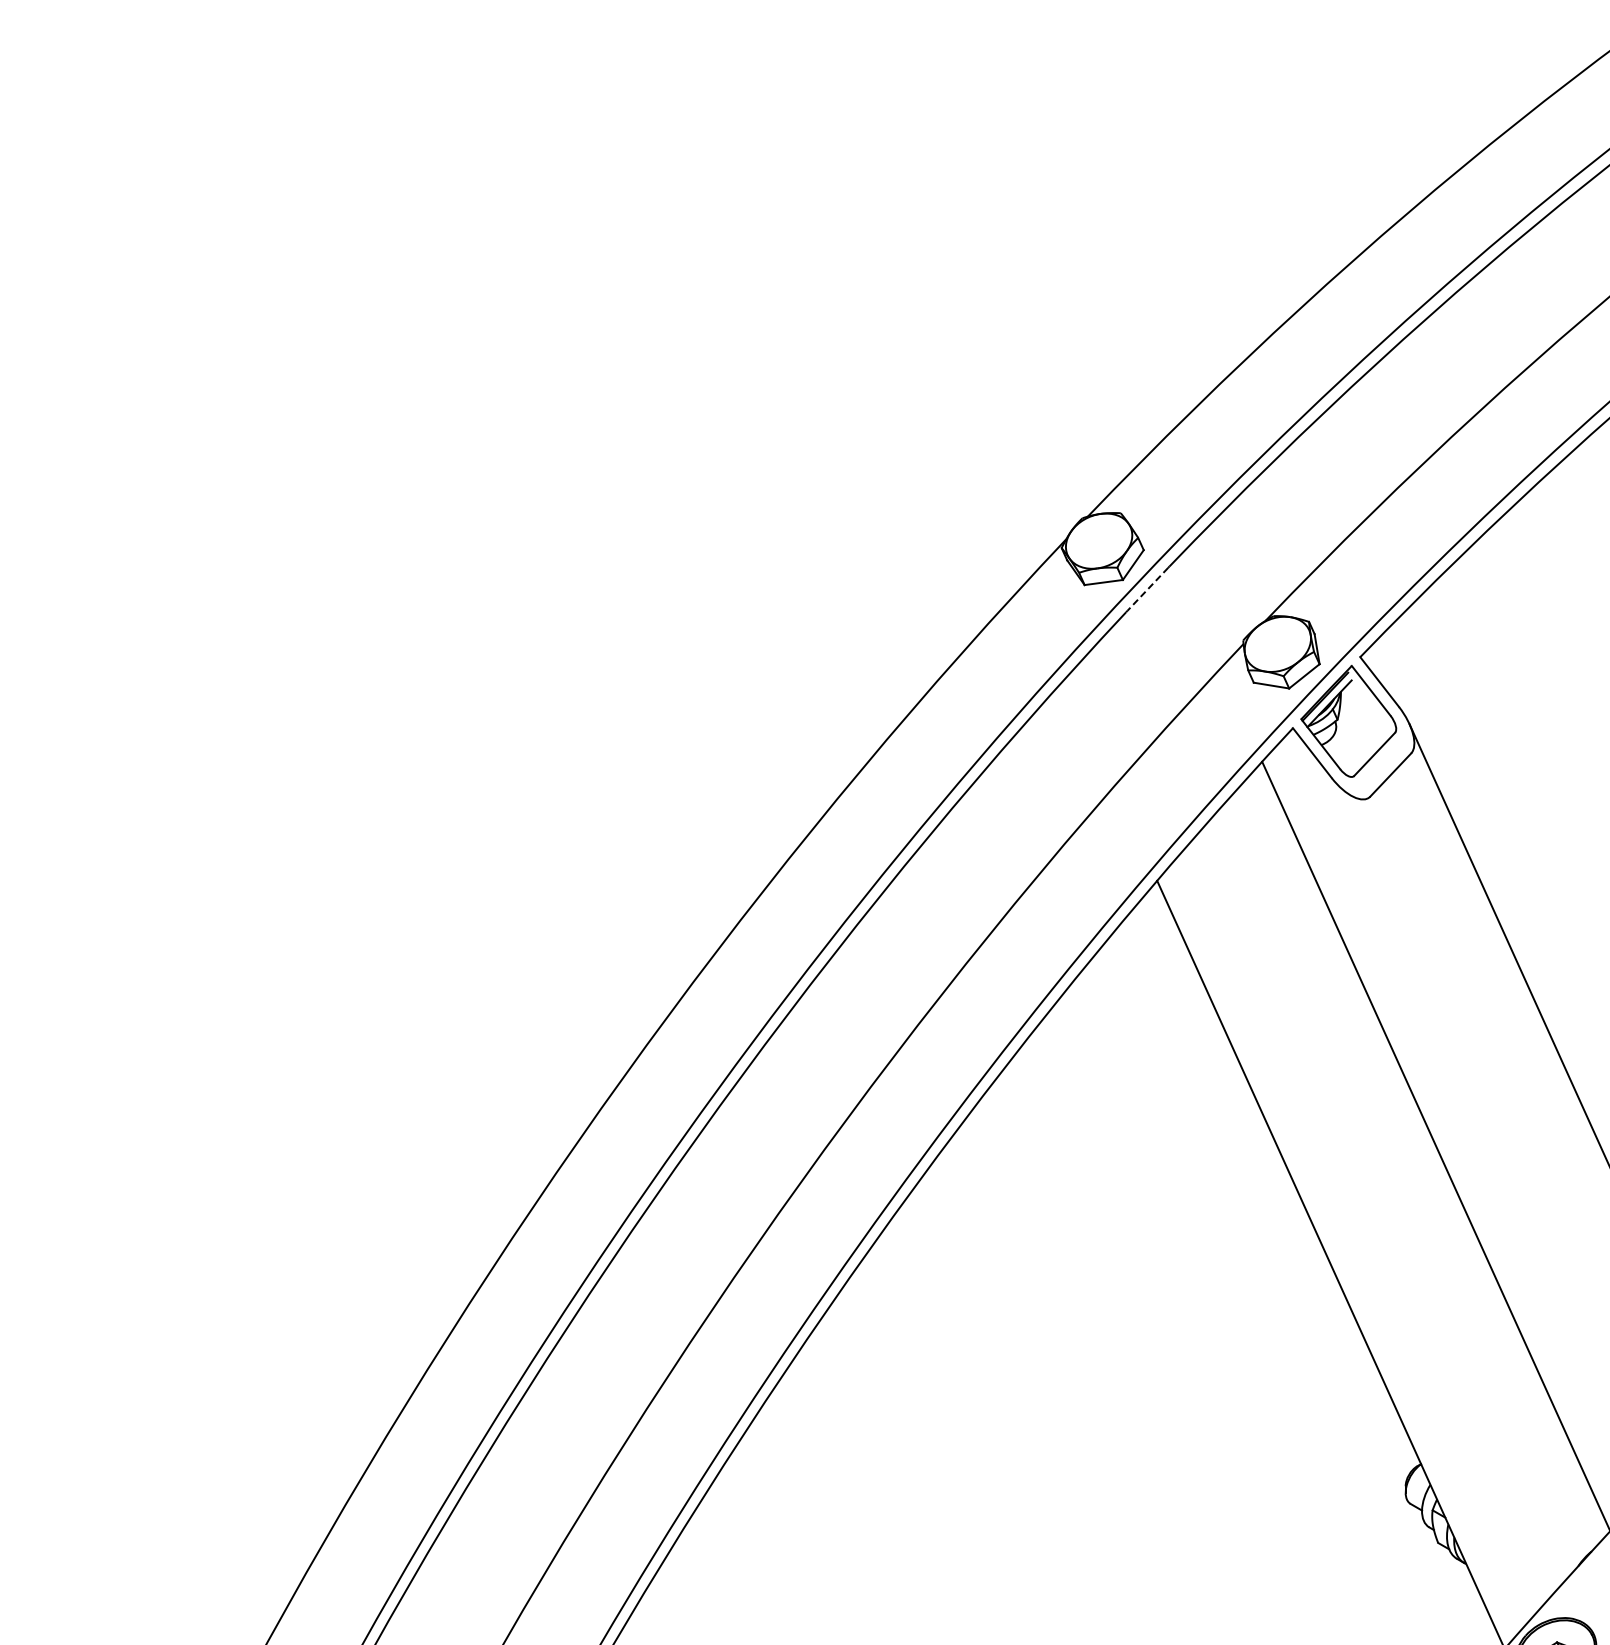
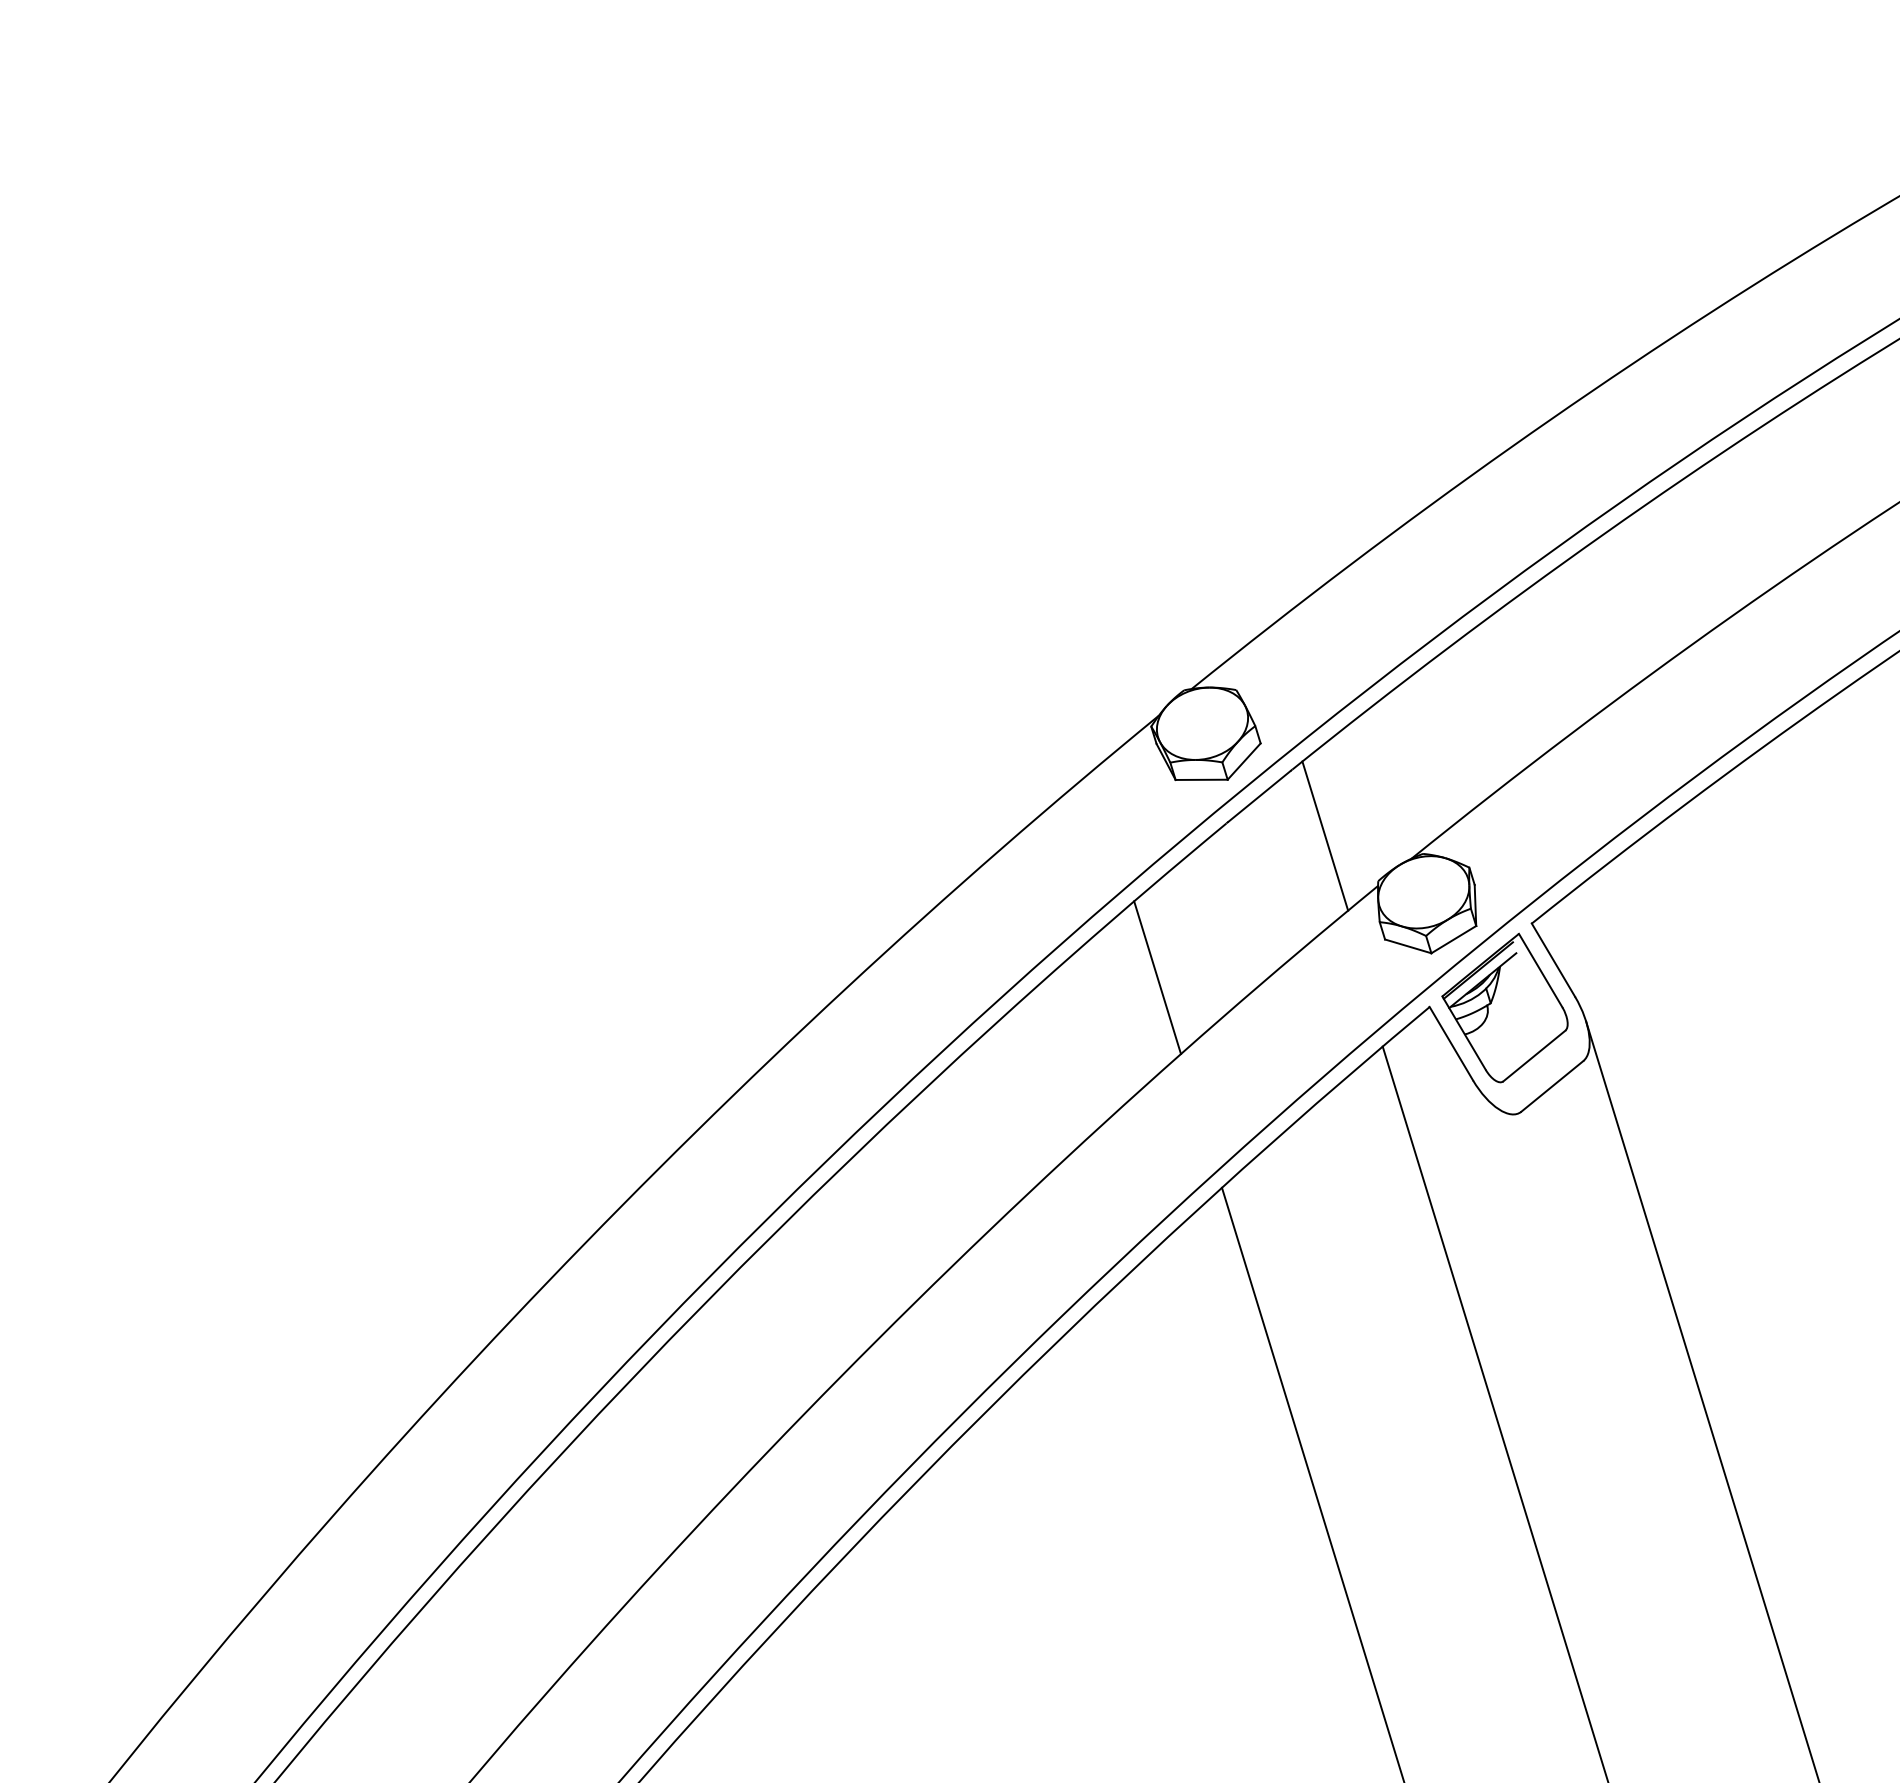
line: (1147, 589) -> (1258, 796), dashed -> solid
line: (1199, 611) -> (1324, 834), added
line: (1089, 732) -> (1156, 977), added

